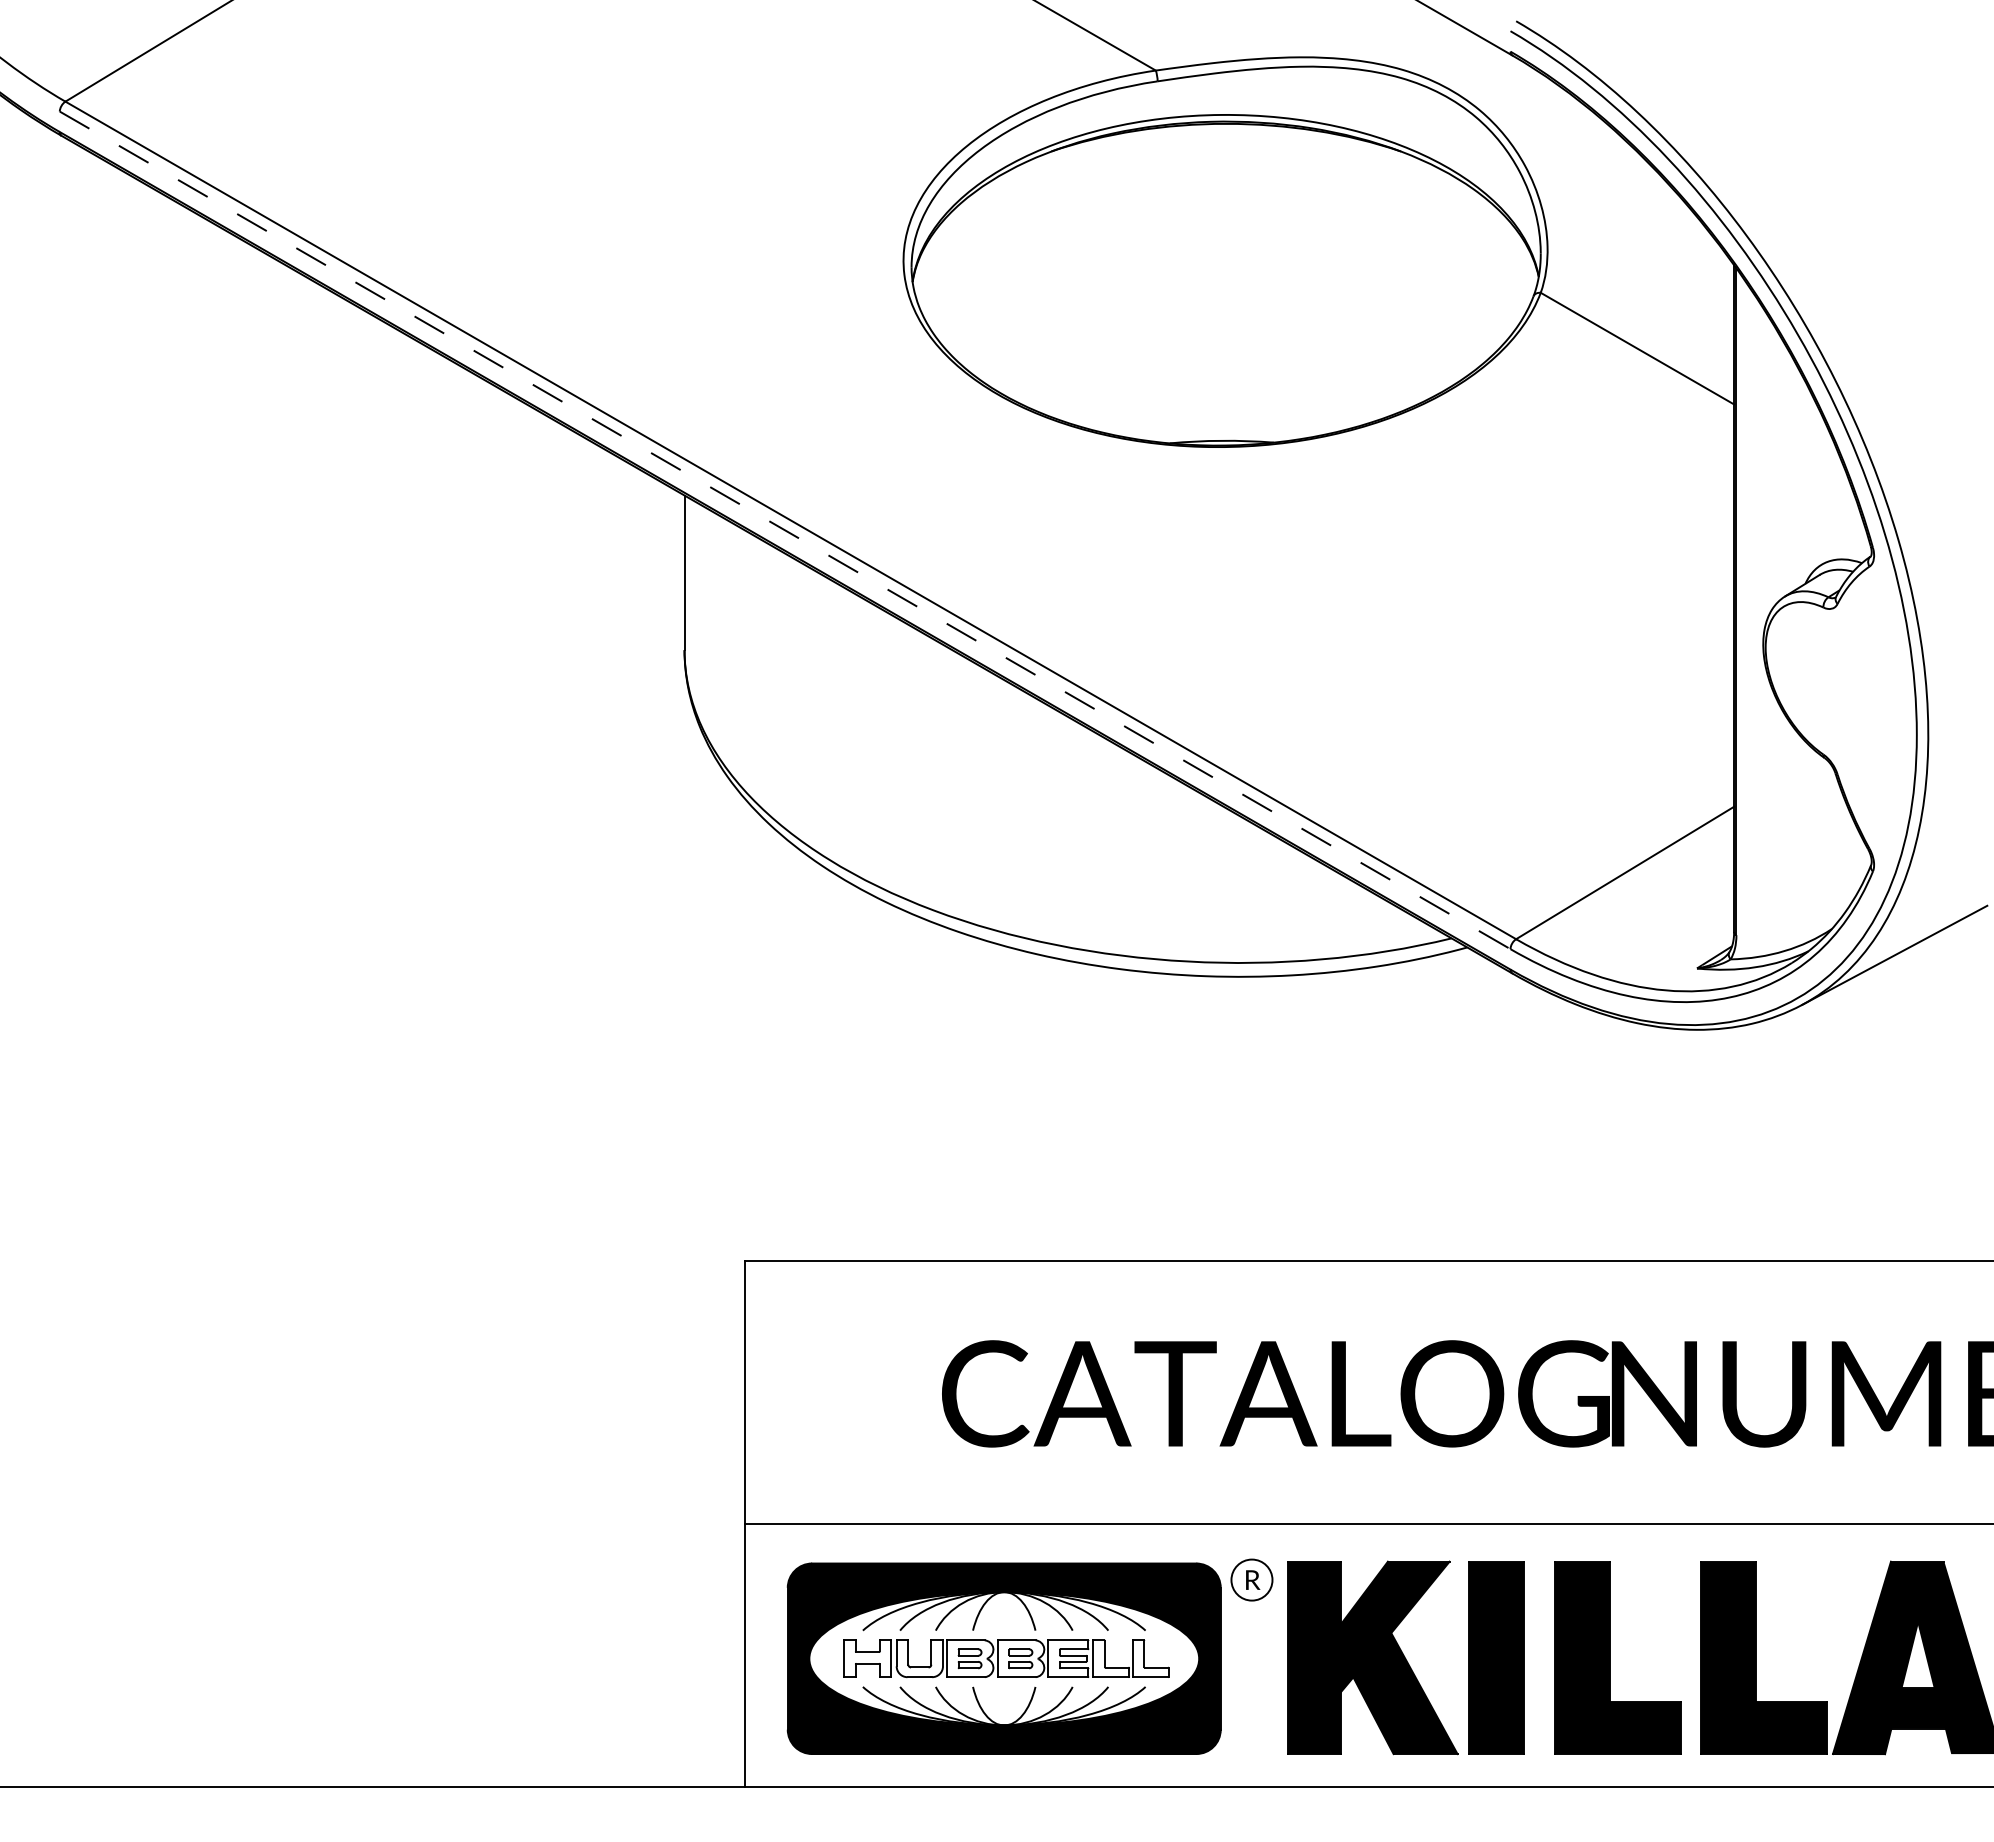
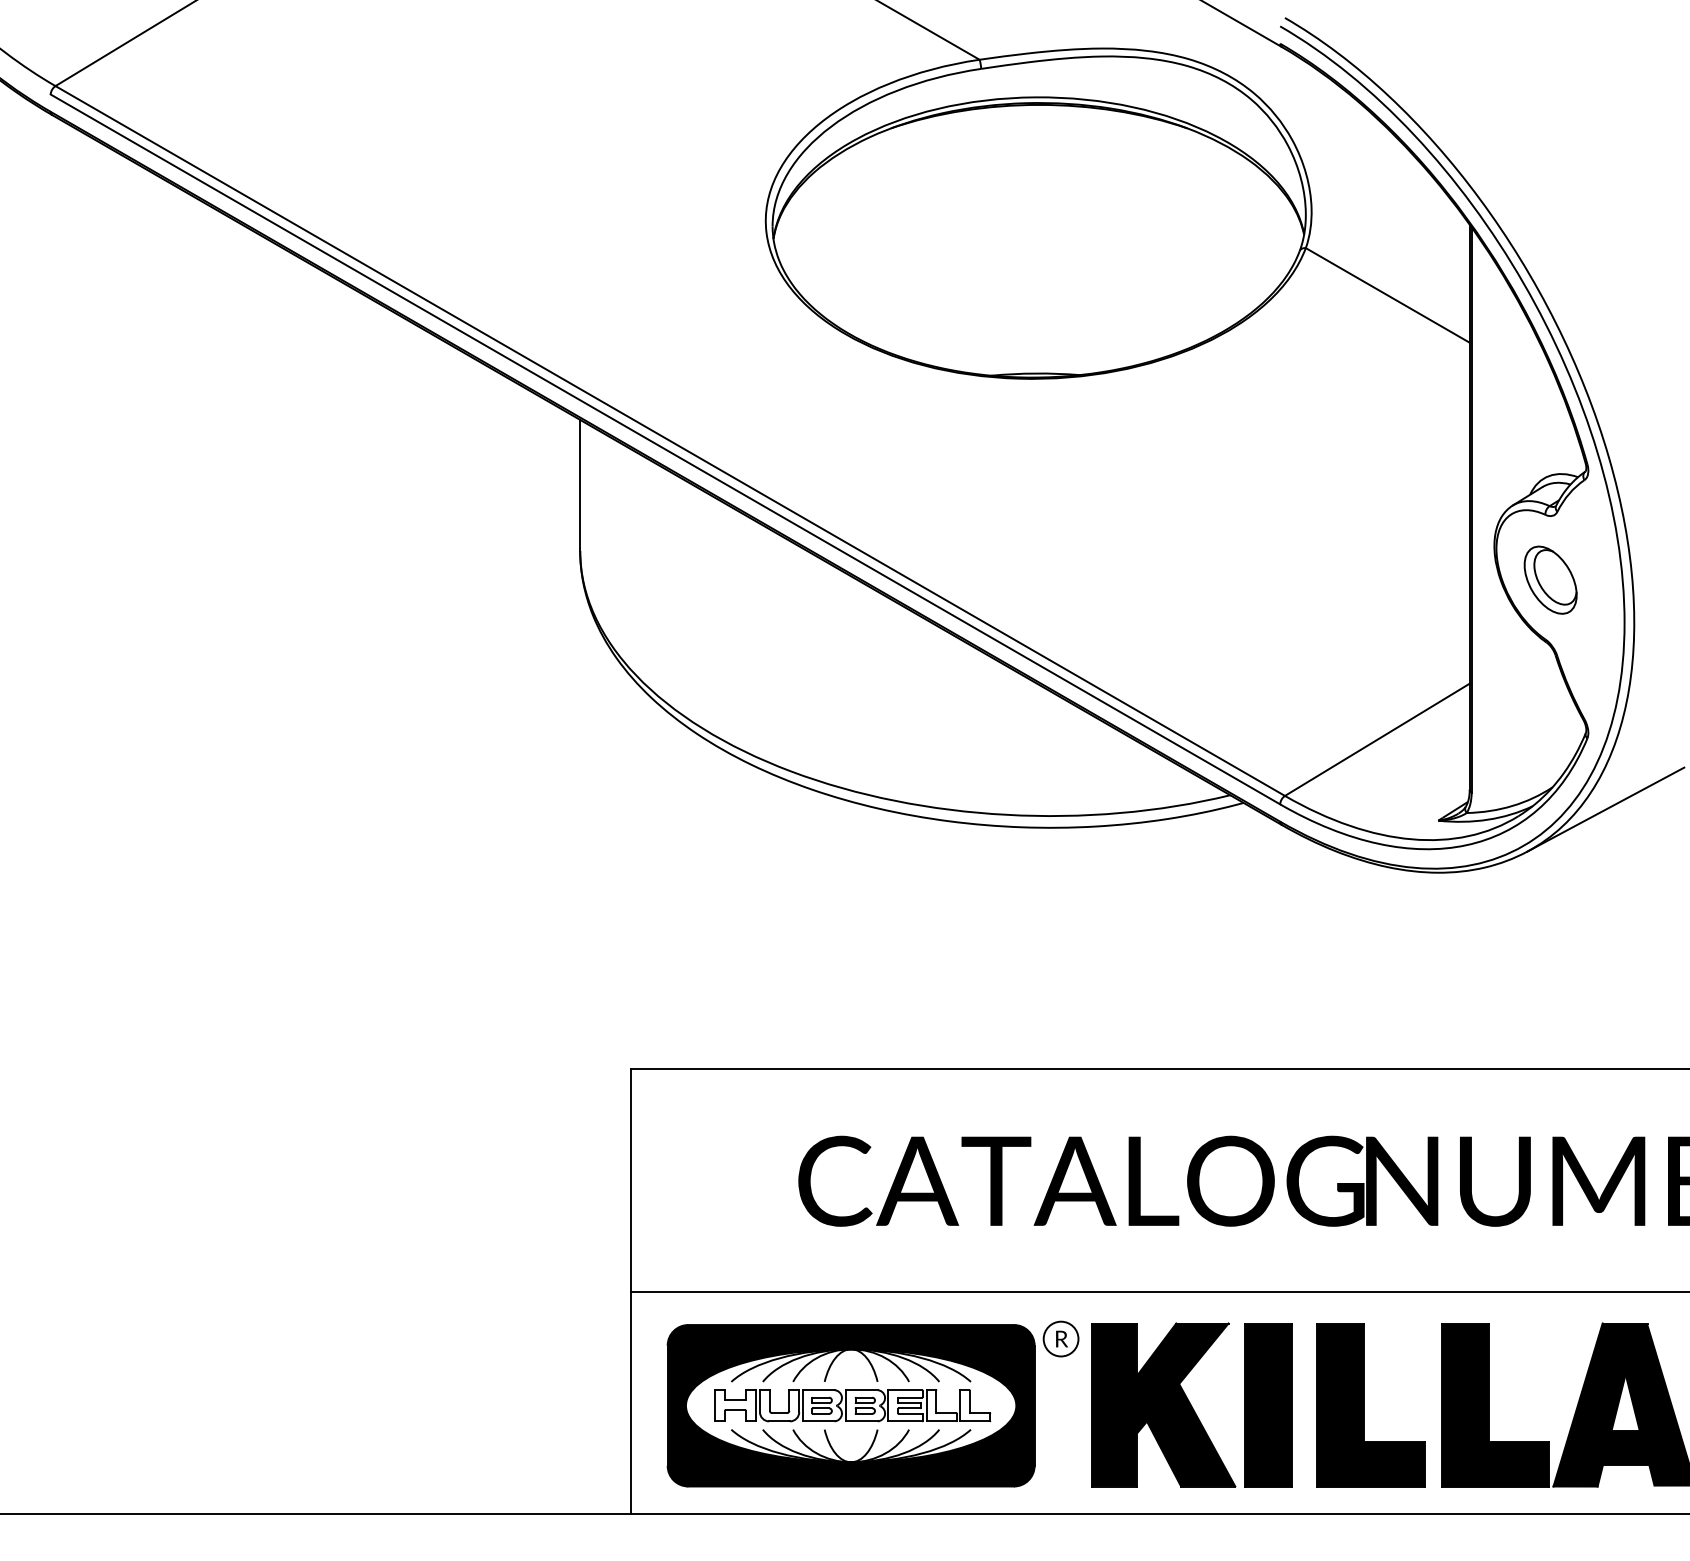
line: (785, 530) -> (665, 449), dashed -> solid
part: (1829, 684) -> (1550, 580), added

